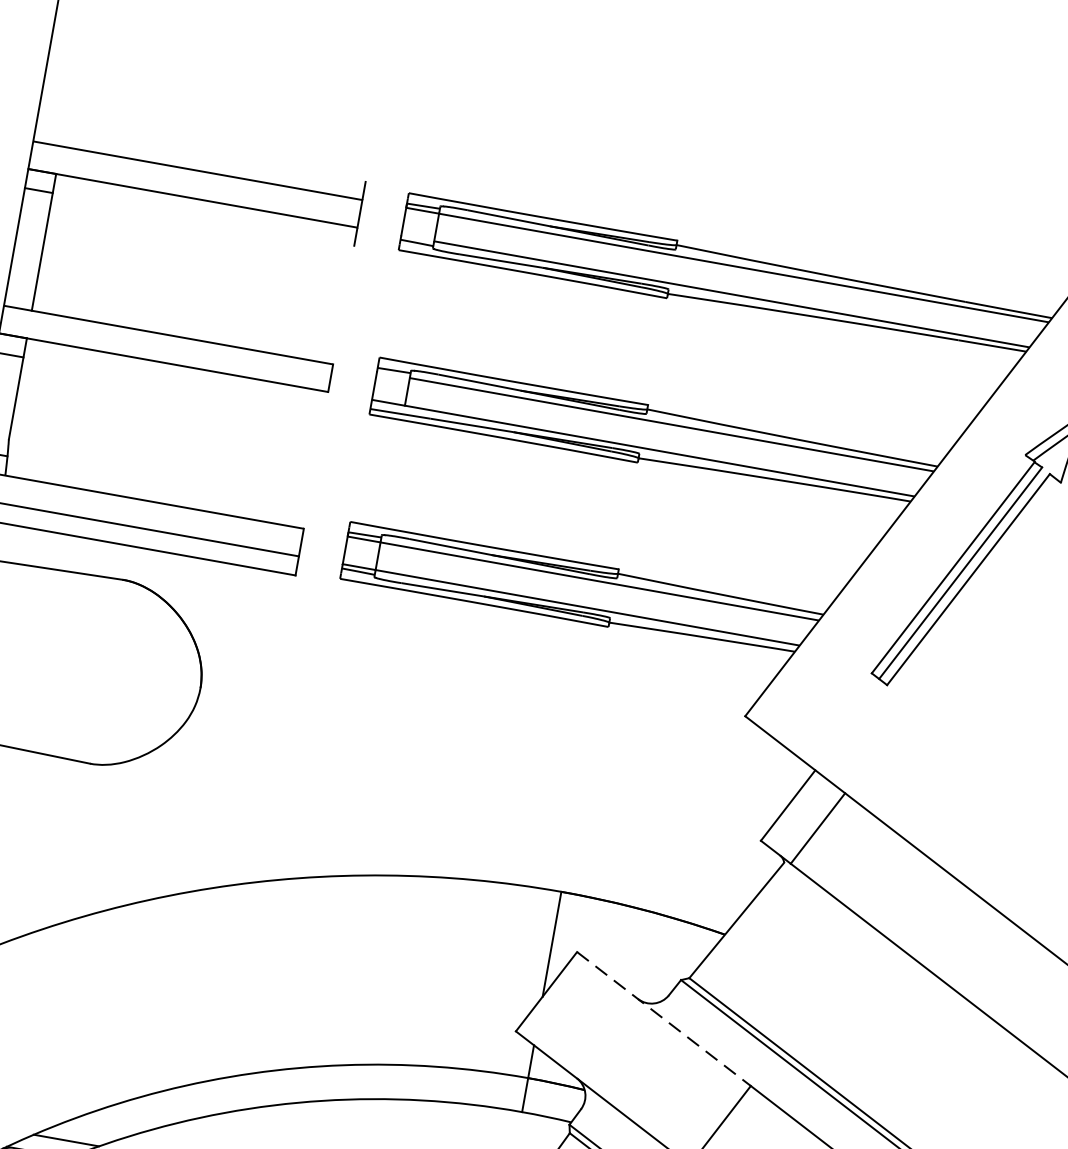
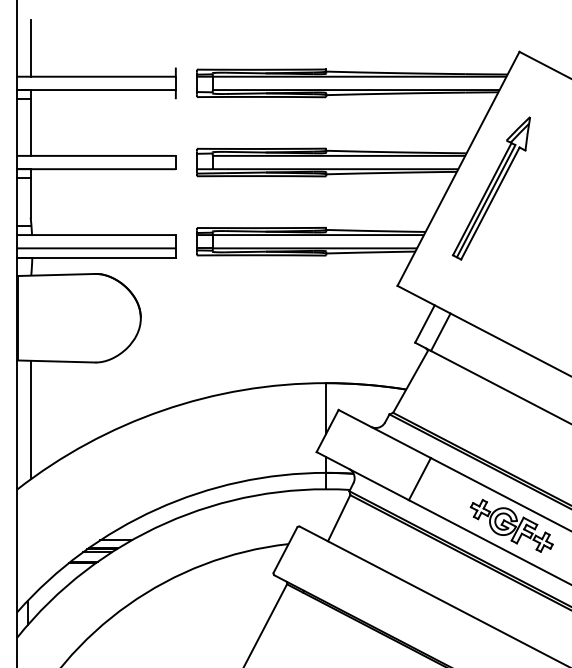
line: (71, 87) -> (30, 48), added
line: (665, 1020) -> (385, 434), dashed -> solid

